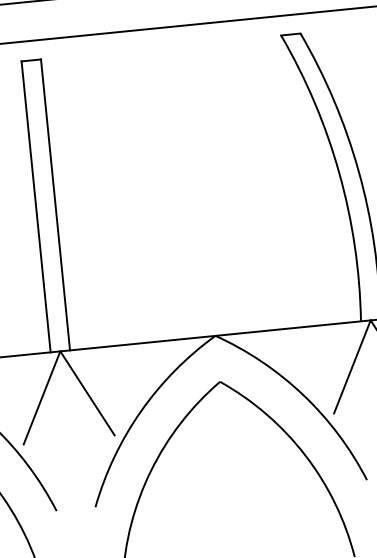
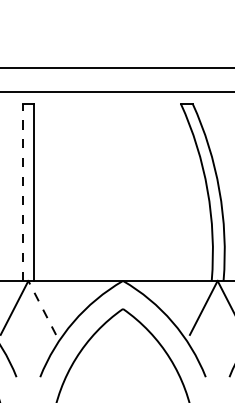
line: (36, 207) -> (22, 192), solid -> dashed
line: (87, 392) -> (42, 307), solid -> dashed

